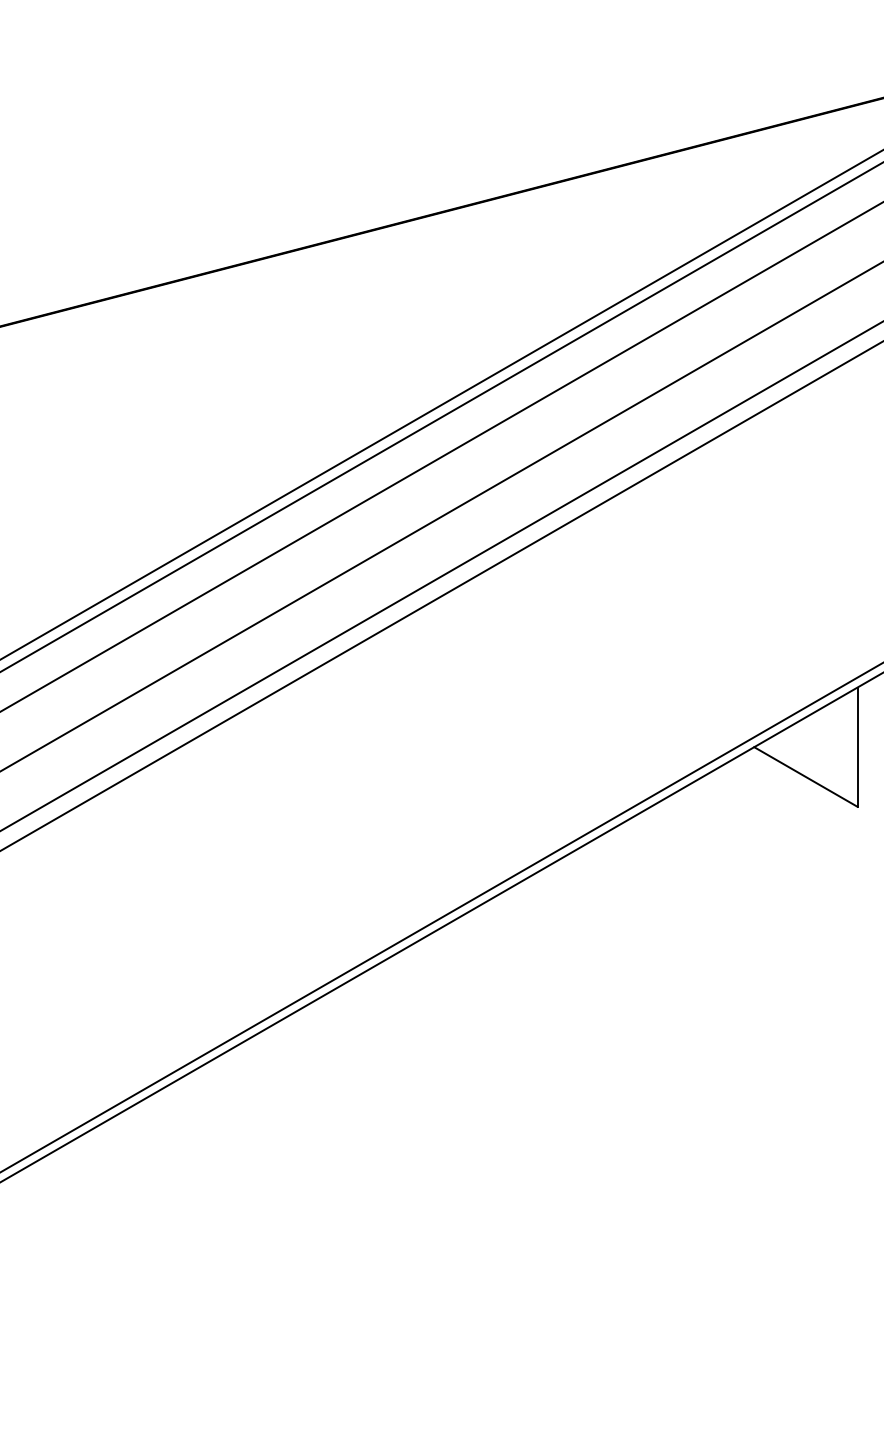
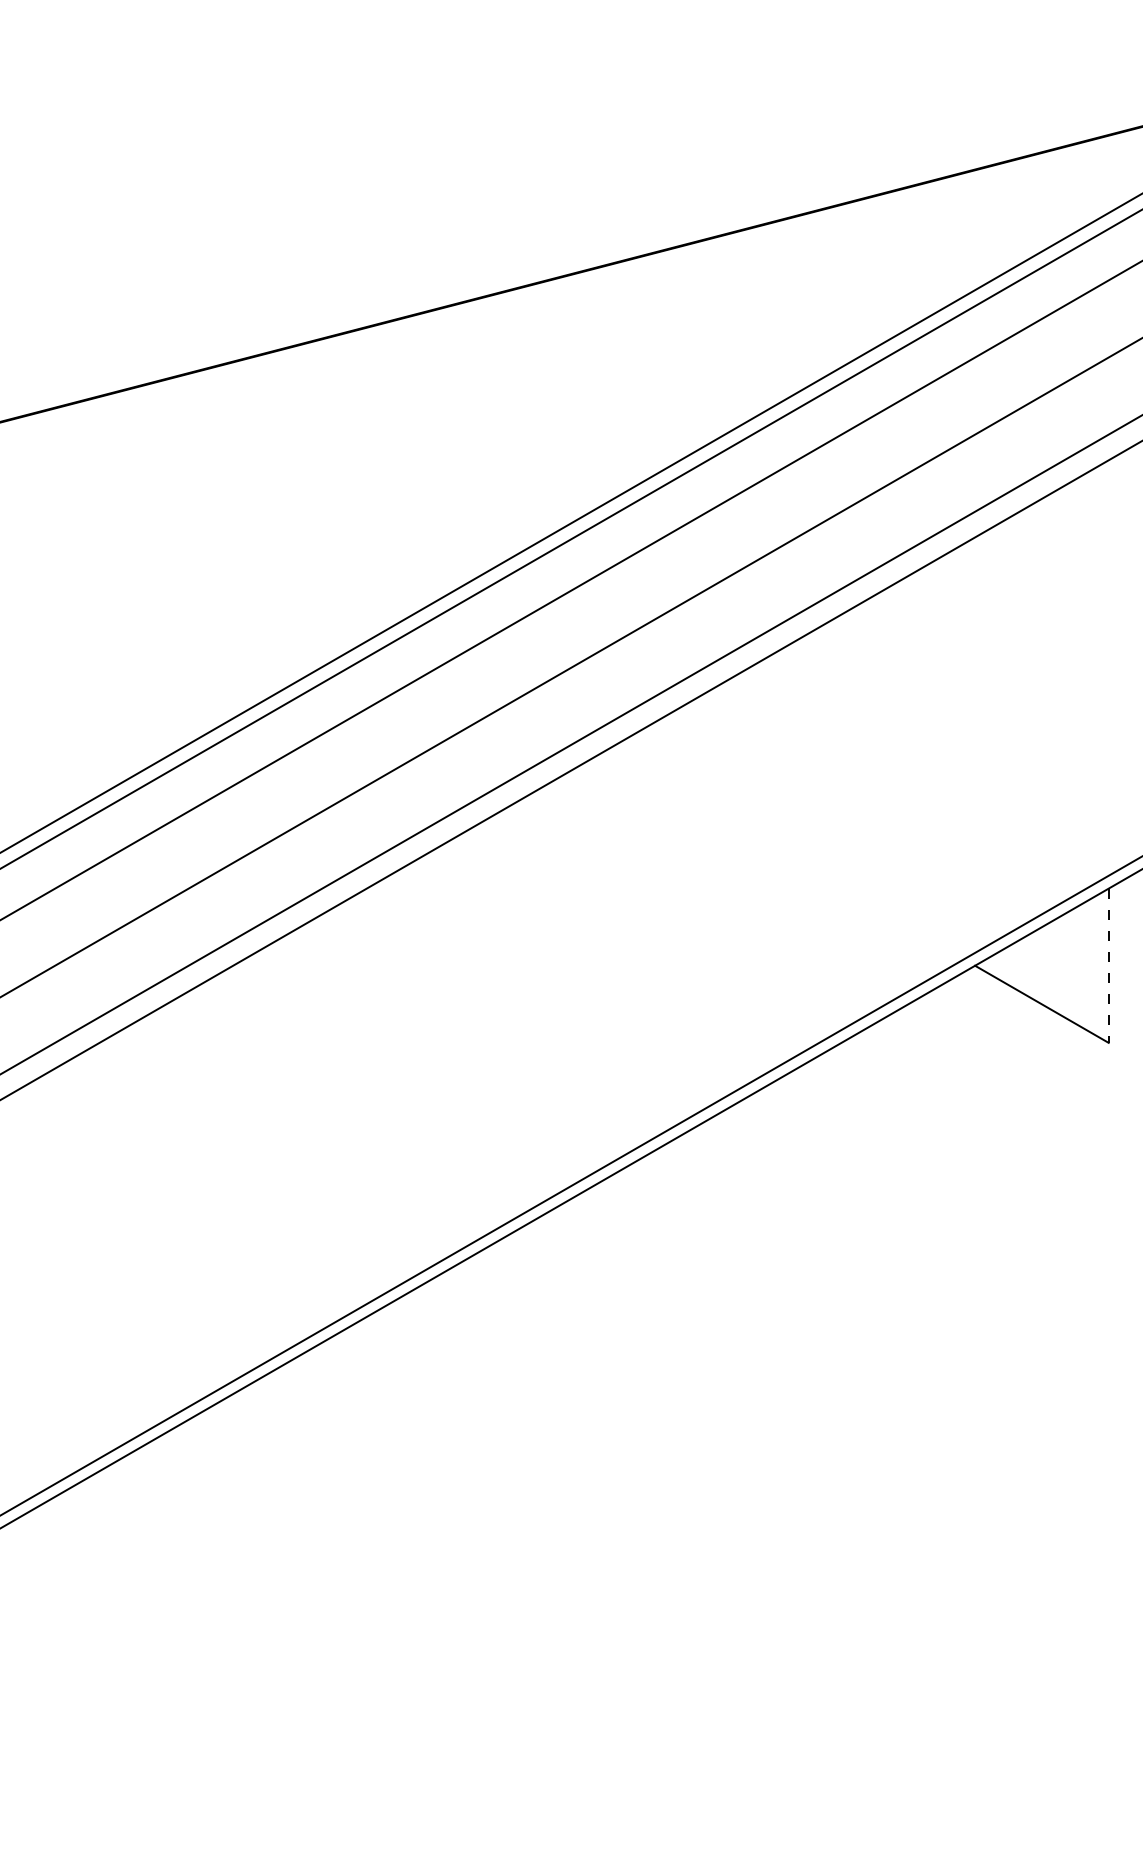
line: (857, 747) -> (1108, 966), solid -> dashed

